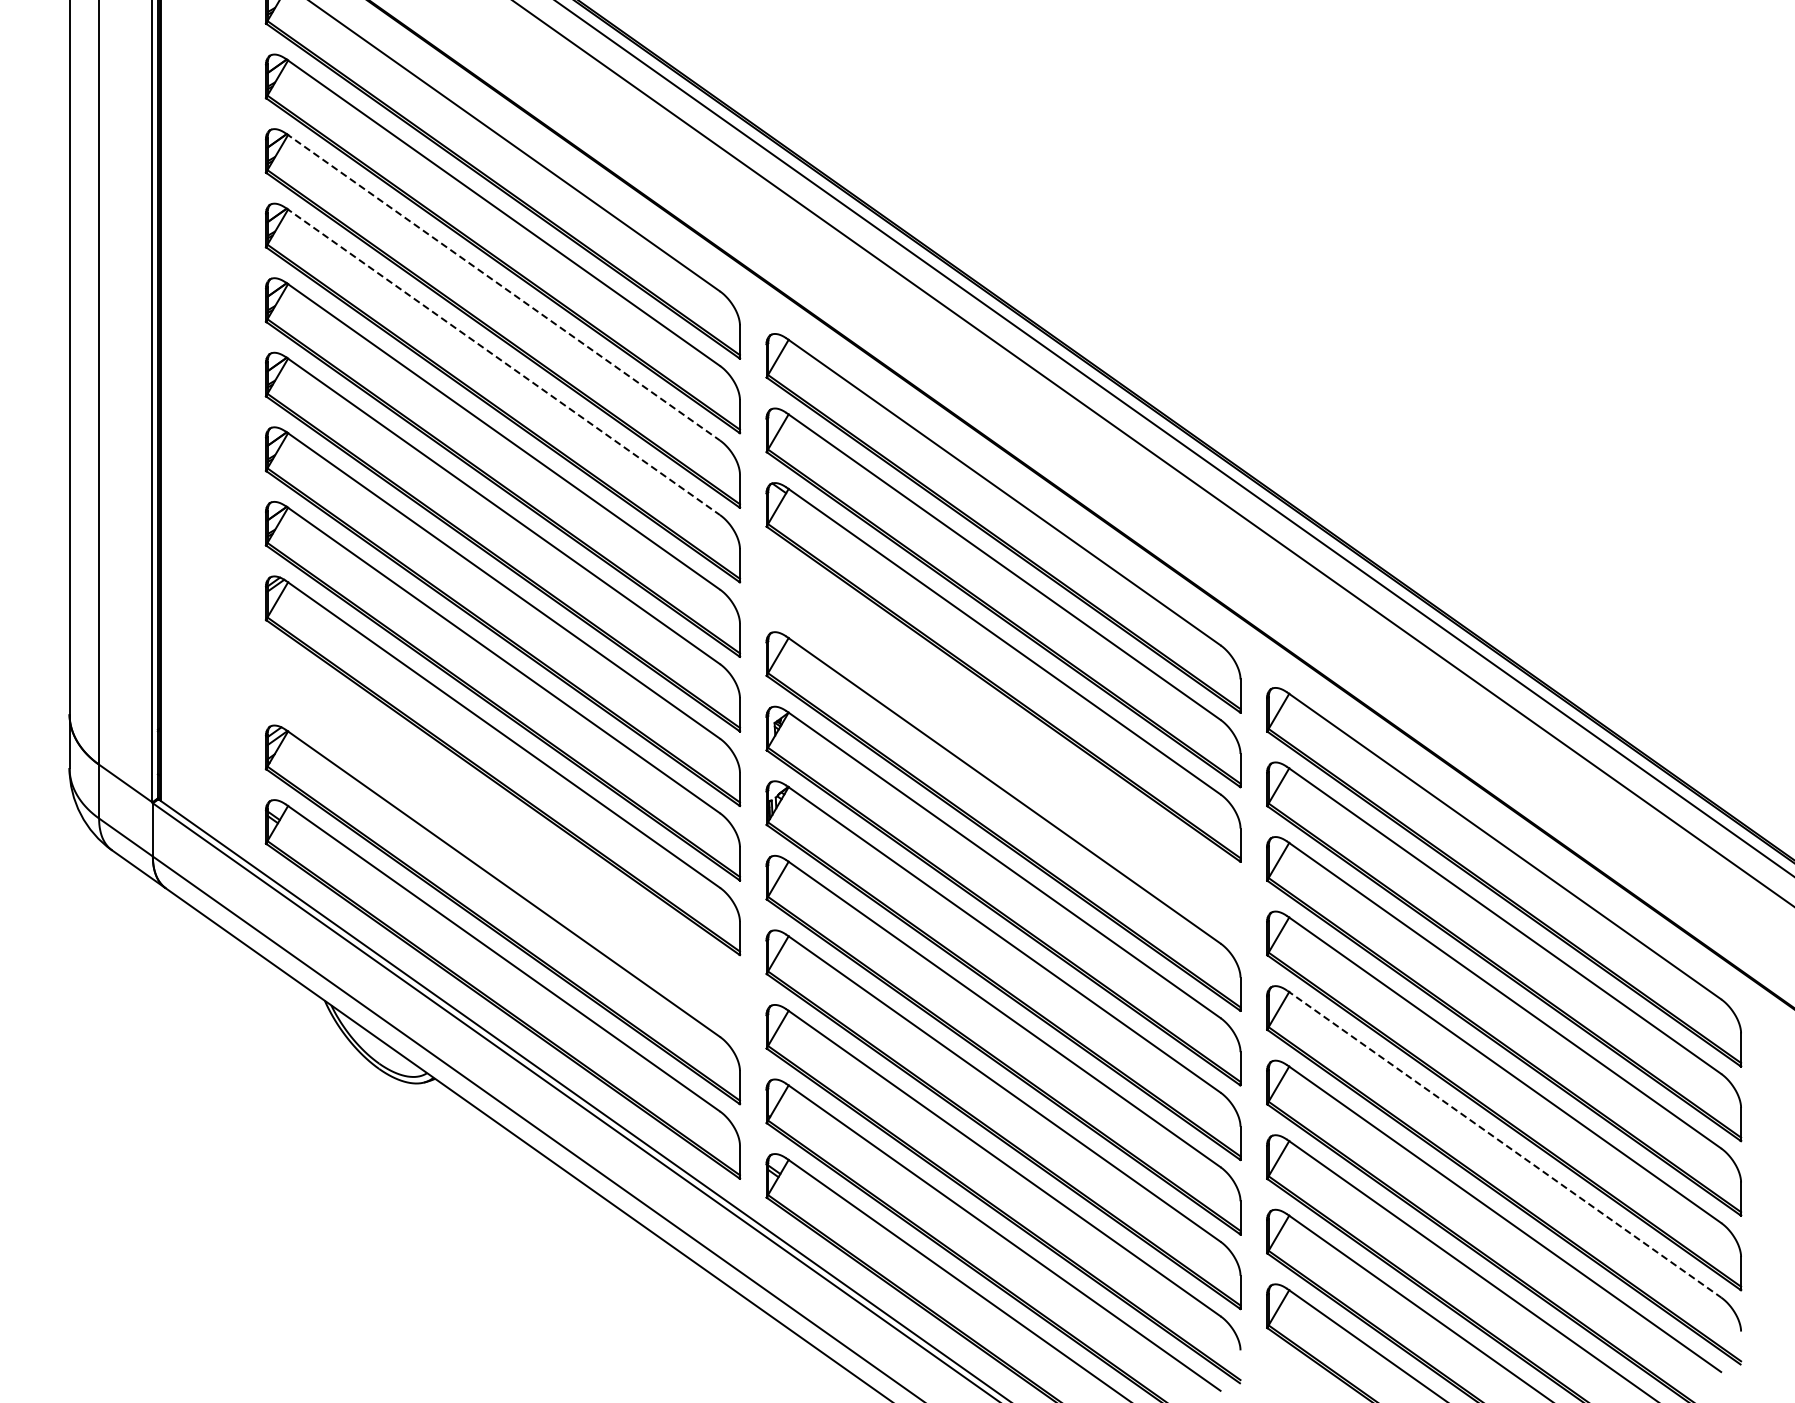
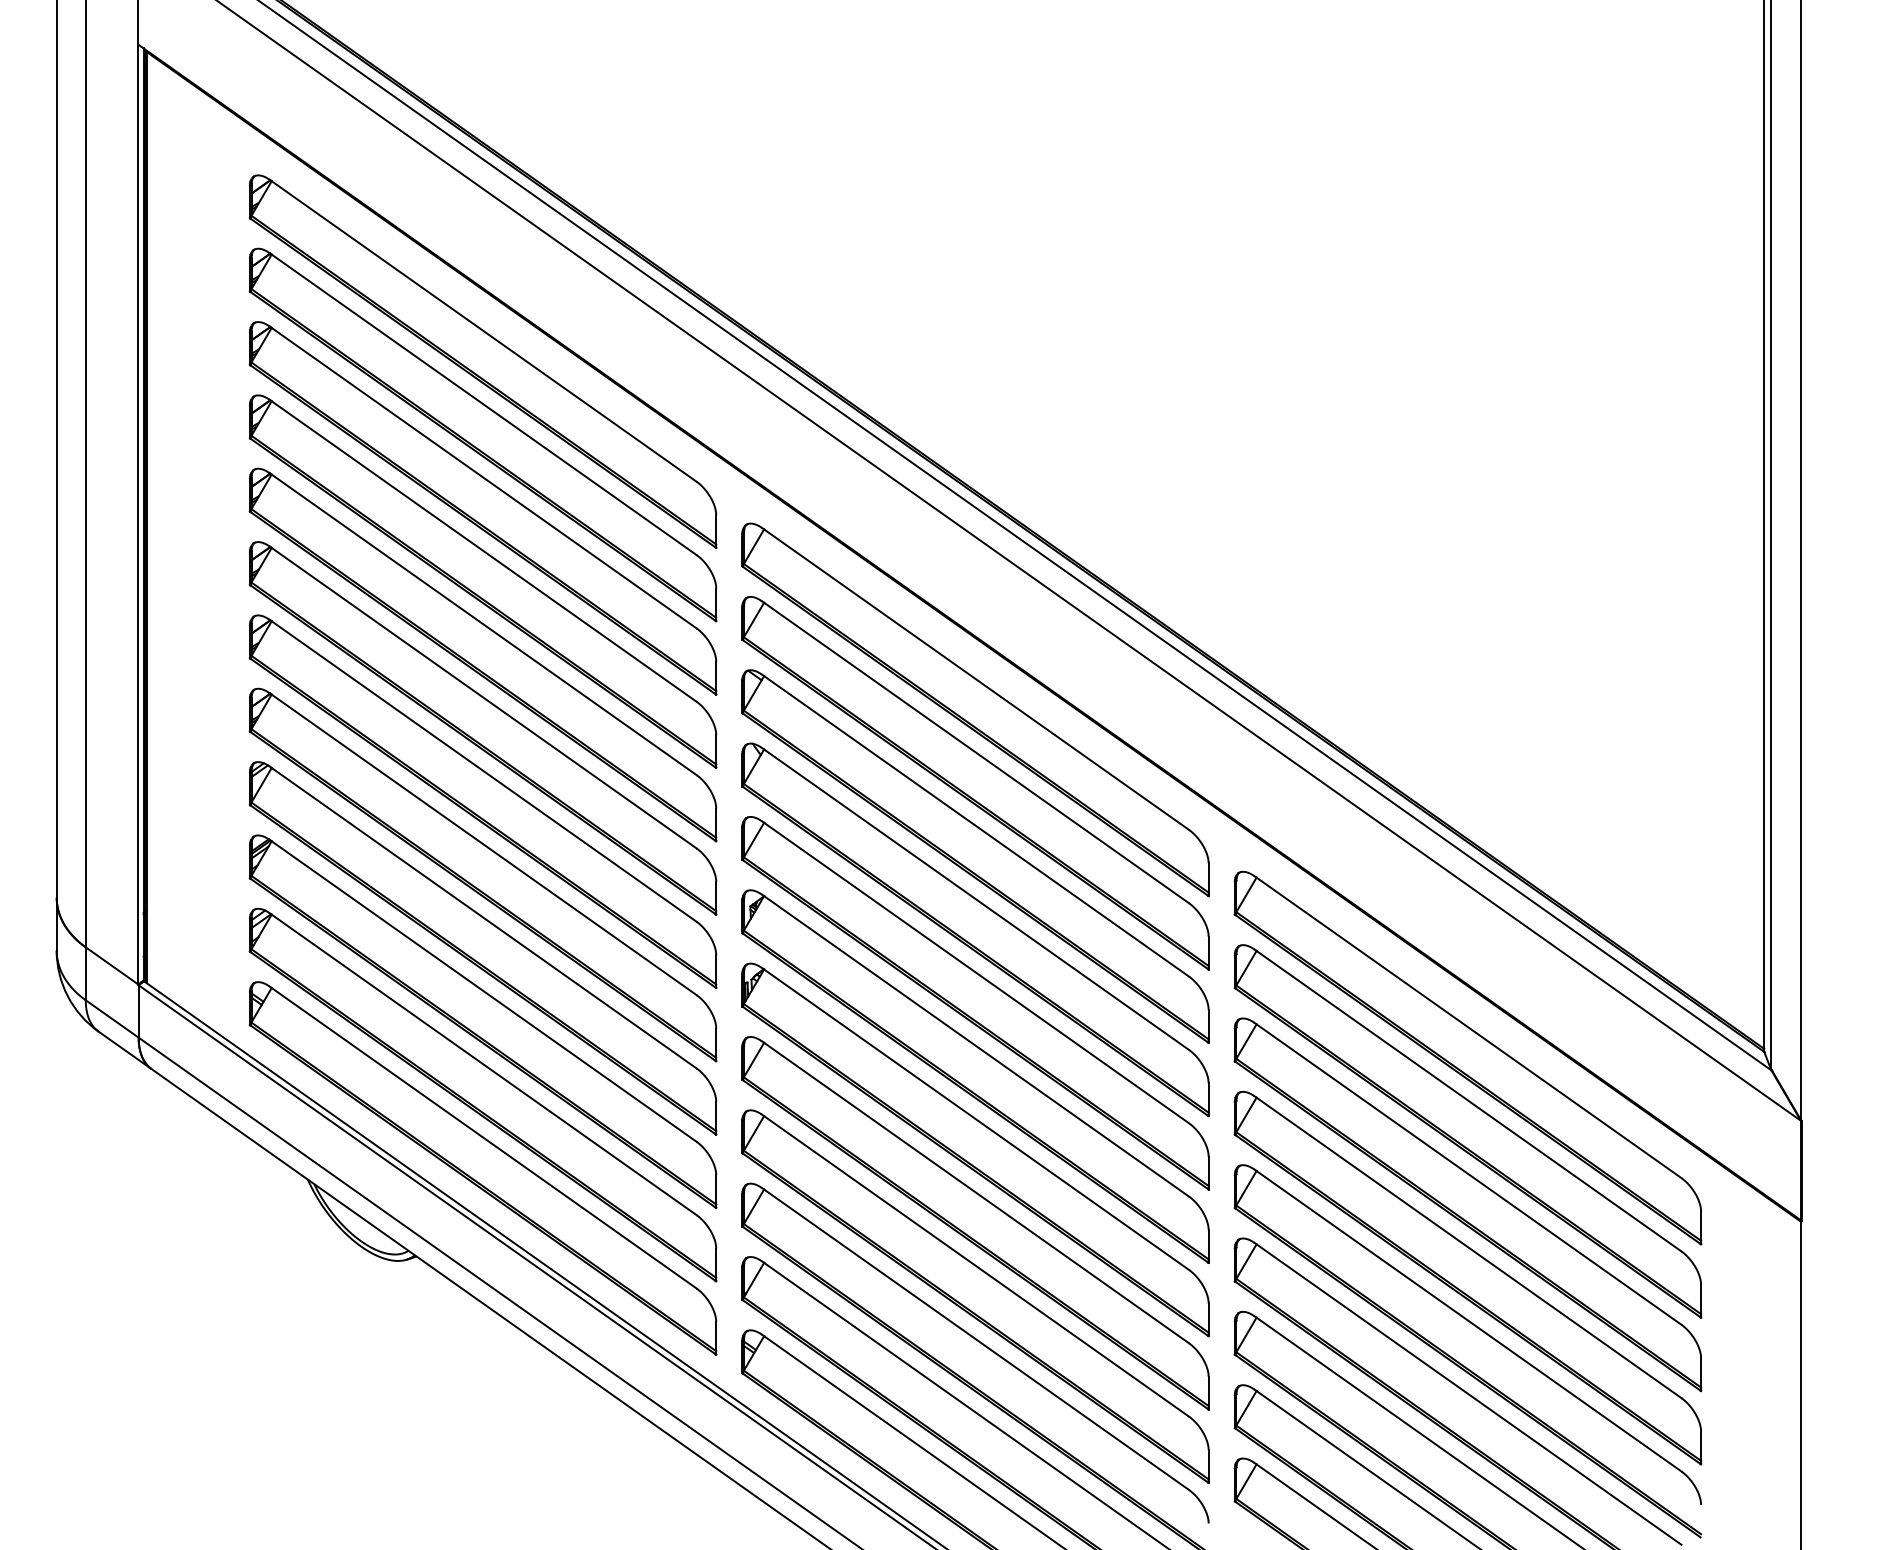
line: (503, 287) -> (483, 477), dashed -> solid
line: (503, 362) -> (483, 551), dashed -> solid
part: (1003, 746) -> (975, 929), added
part: (502, 840) -> (482, 1021), added
line: (1504, 1144) -> (1468, 1320), dashed -> solid

